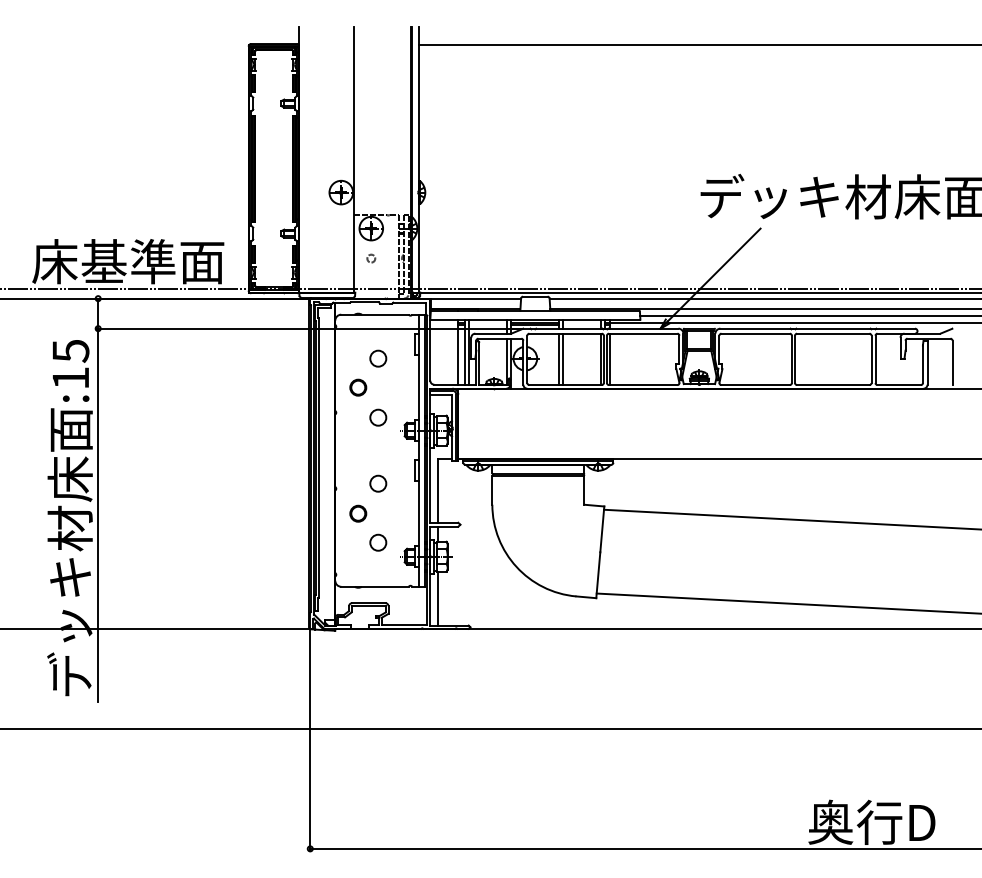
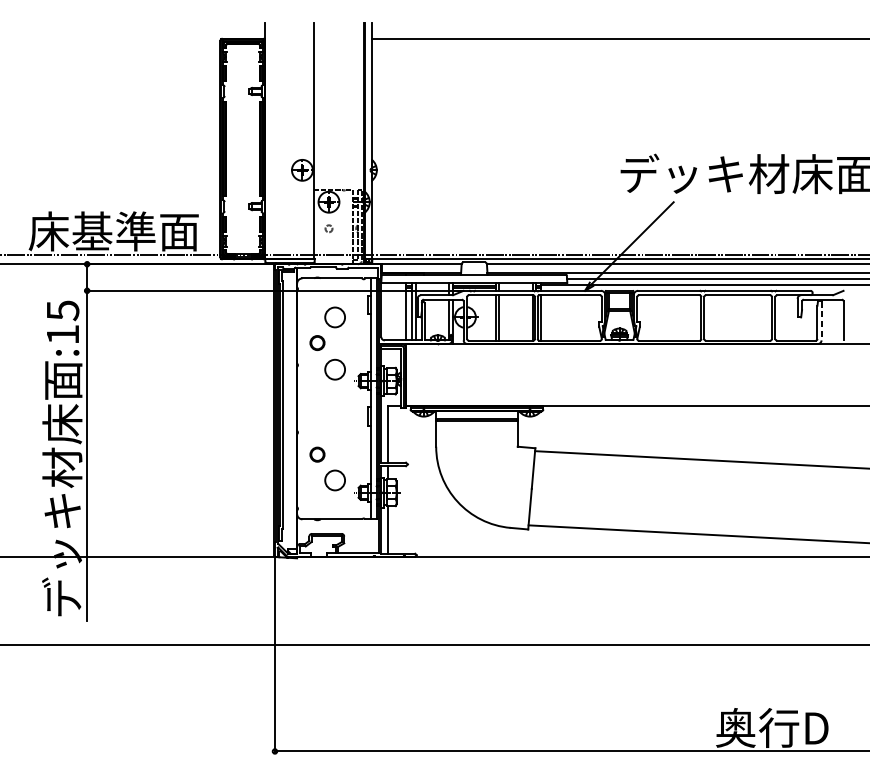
circle: (378, 358) -> (335, 317), size x1.4
line: (927, 363) -> (821, 321), solid -> dashed
circle: (378, 417) -> (335, 369), size x1.4
circle: (378, 483) -> (335, 427), removed
circle: (378, 542) -> (335, 480), size x1.4

